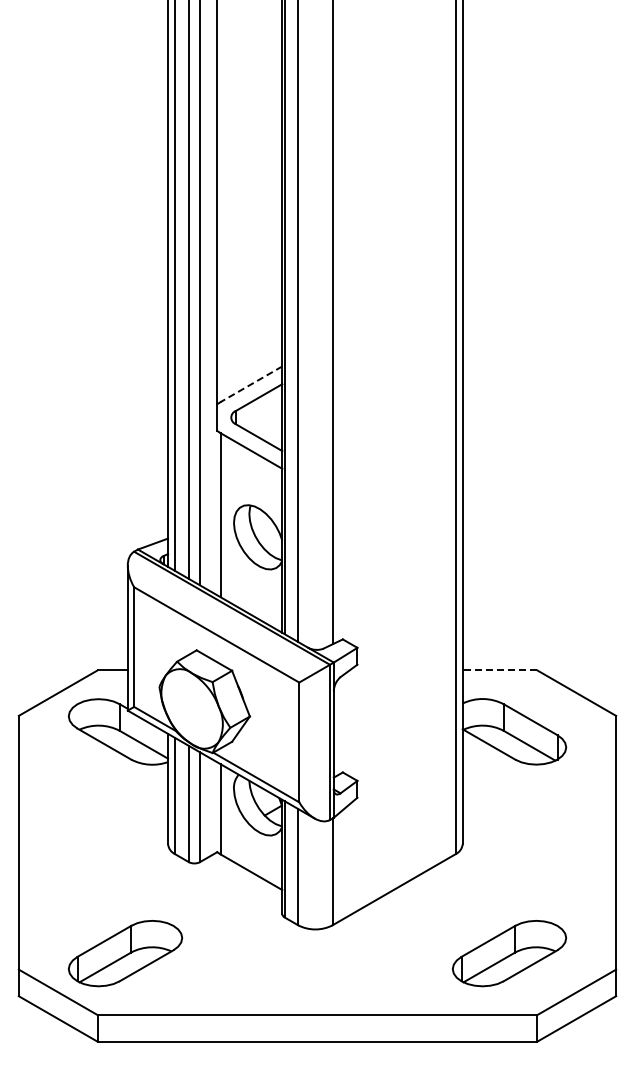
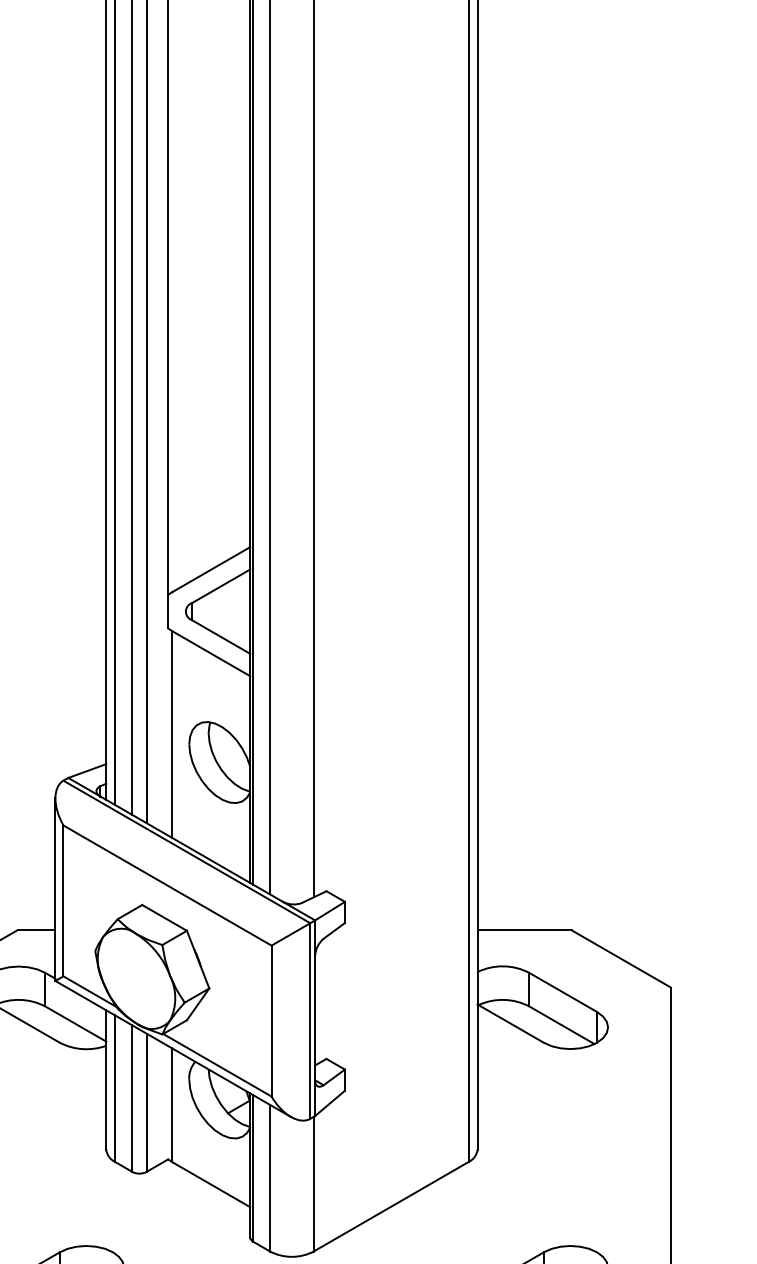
line: (251, 384) -> (211, 569), dashed -> solid
line: (499, 670) -> (523, 930), dashed -> solid

